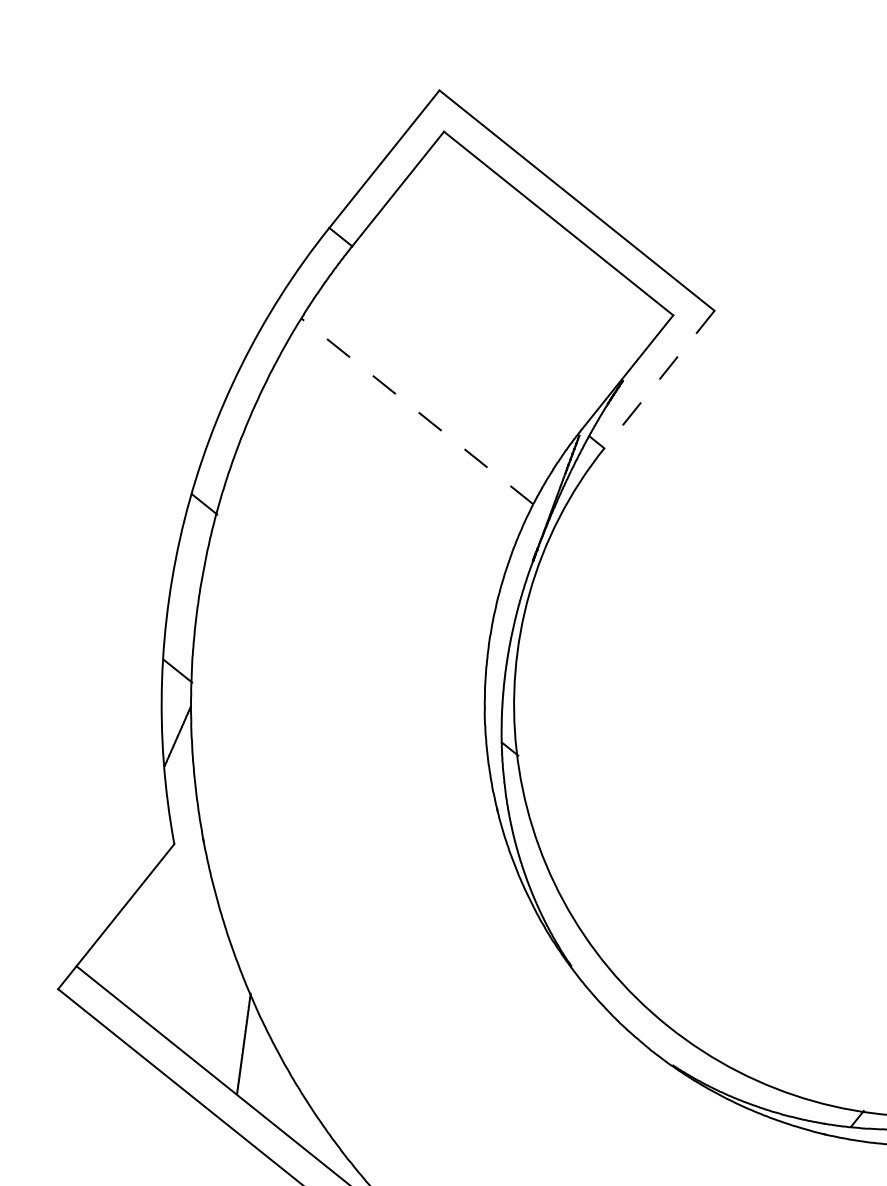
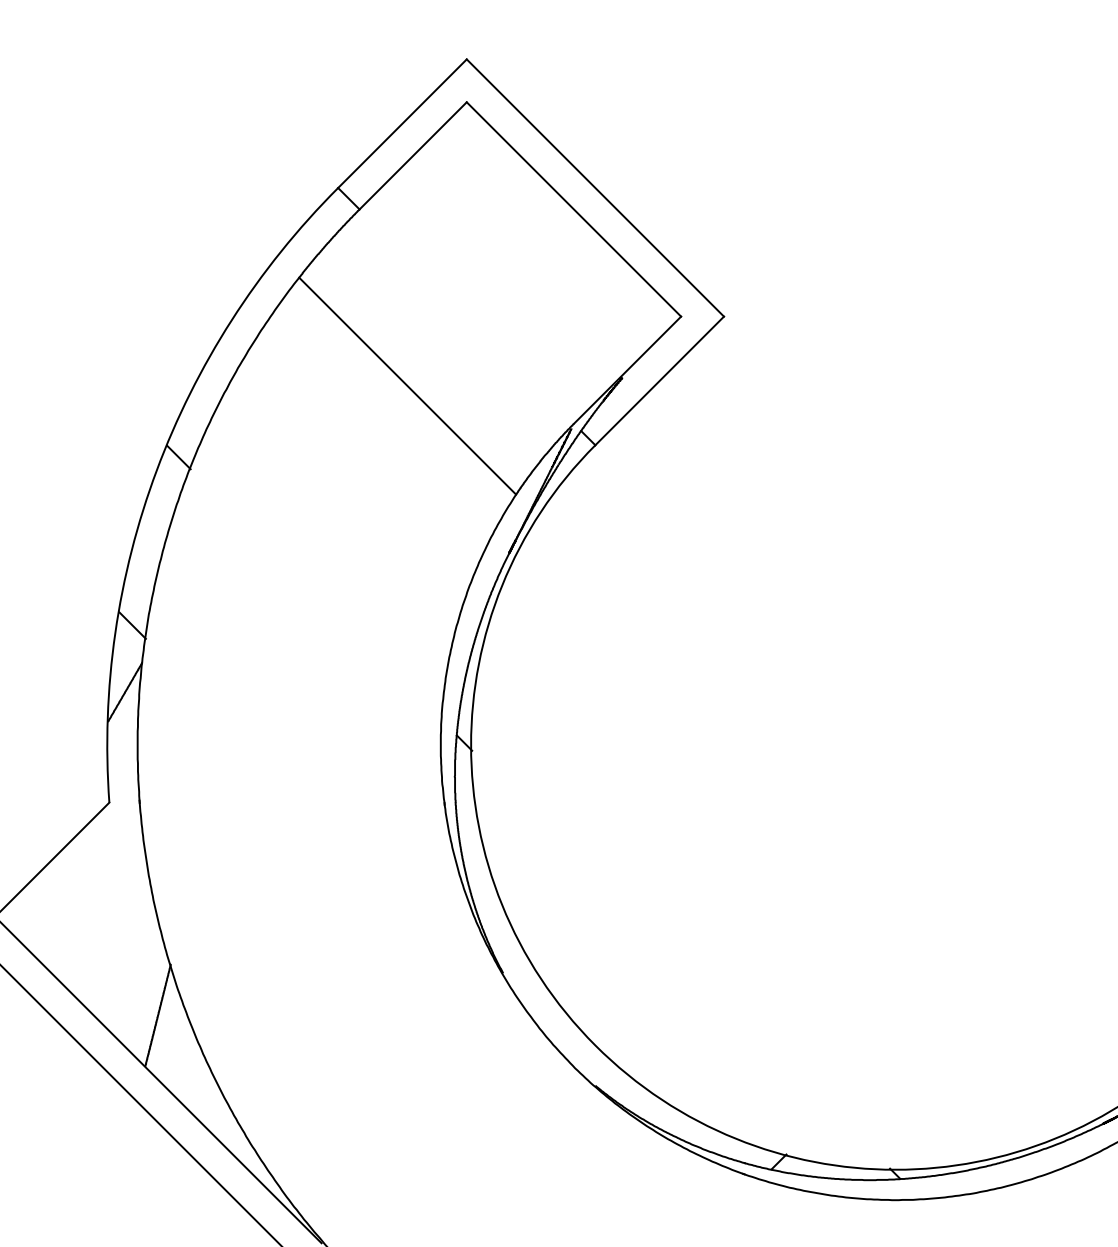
line: (659, 379) -> (659, 380), dashed -> solid
line: (417, 410) -> (407, 385), dashed -> solid

